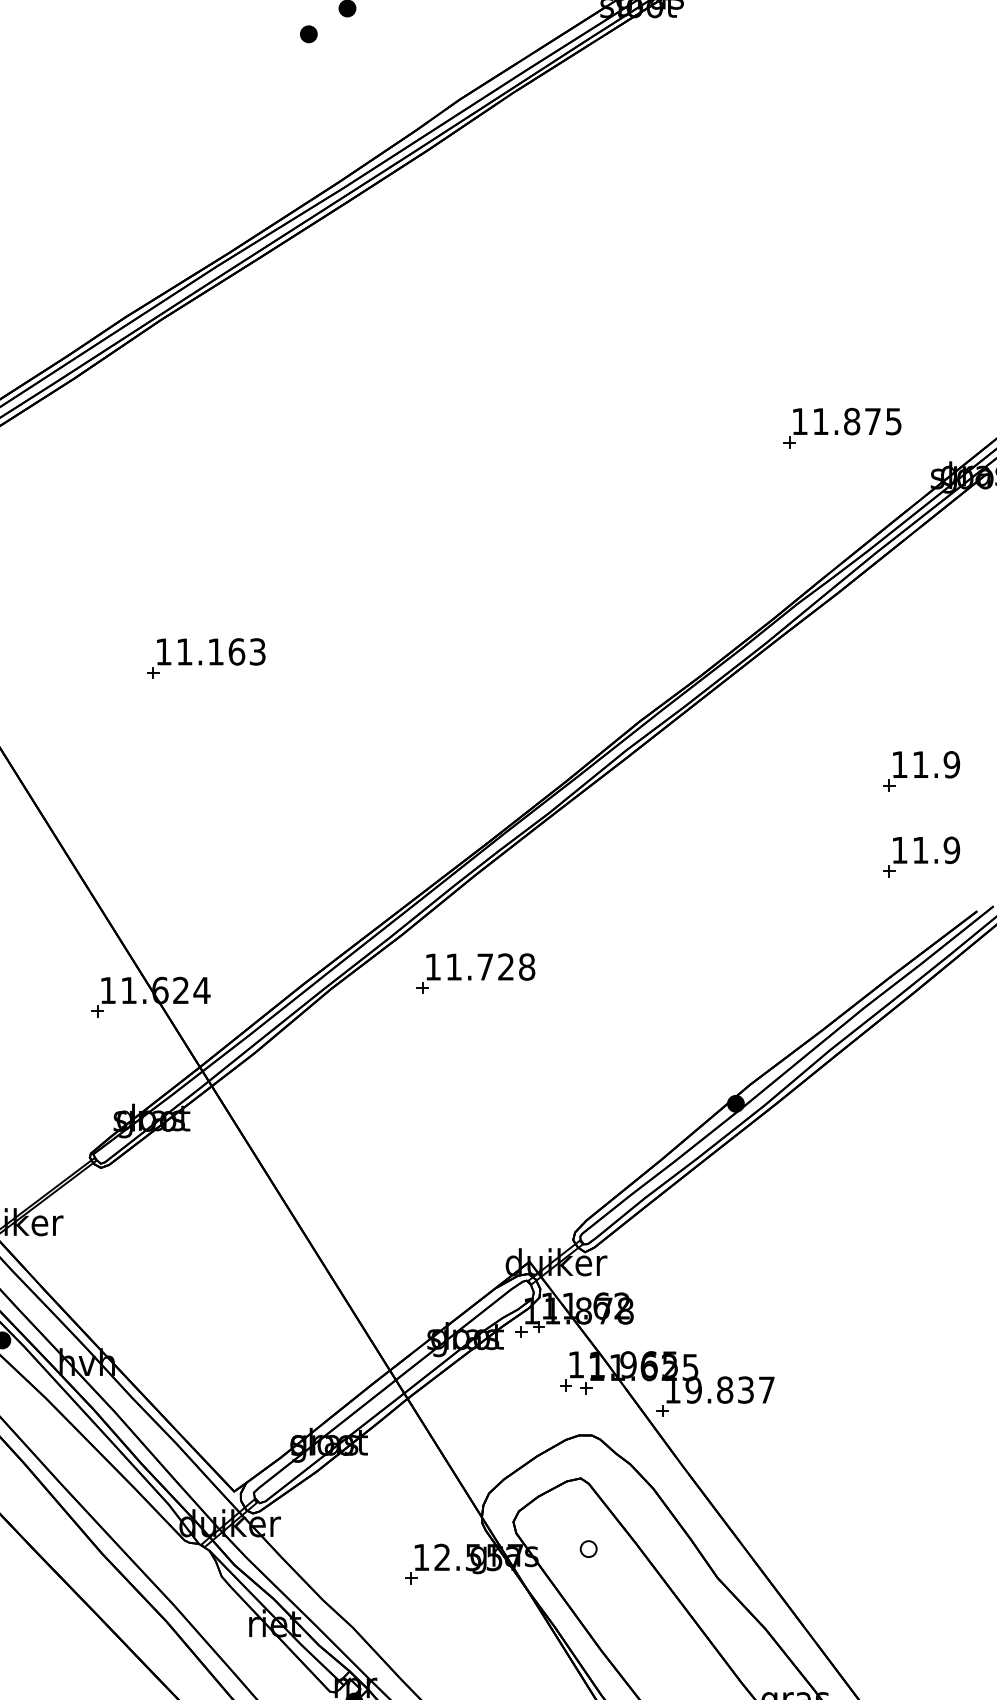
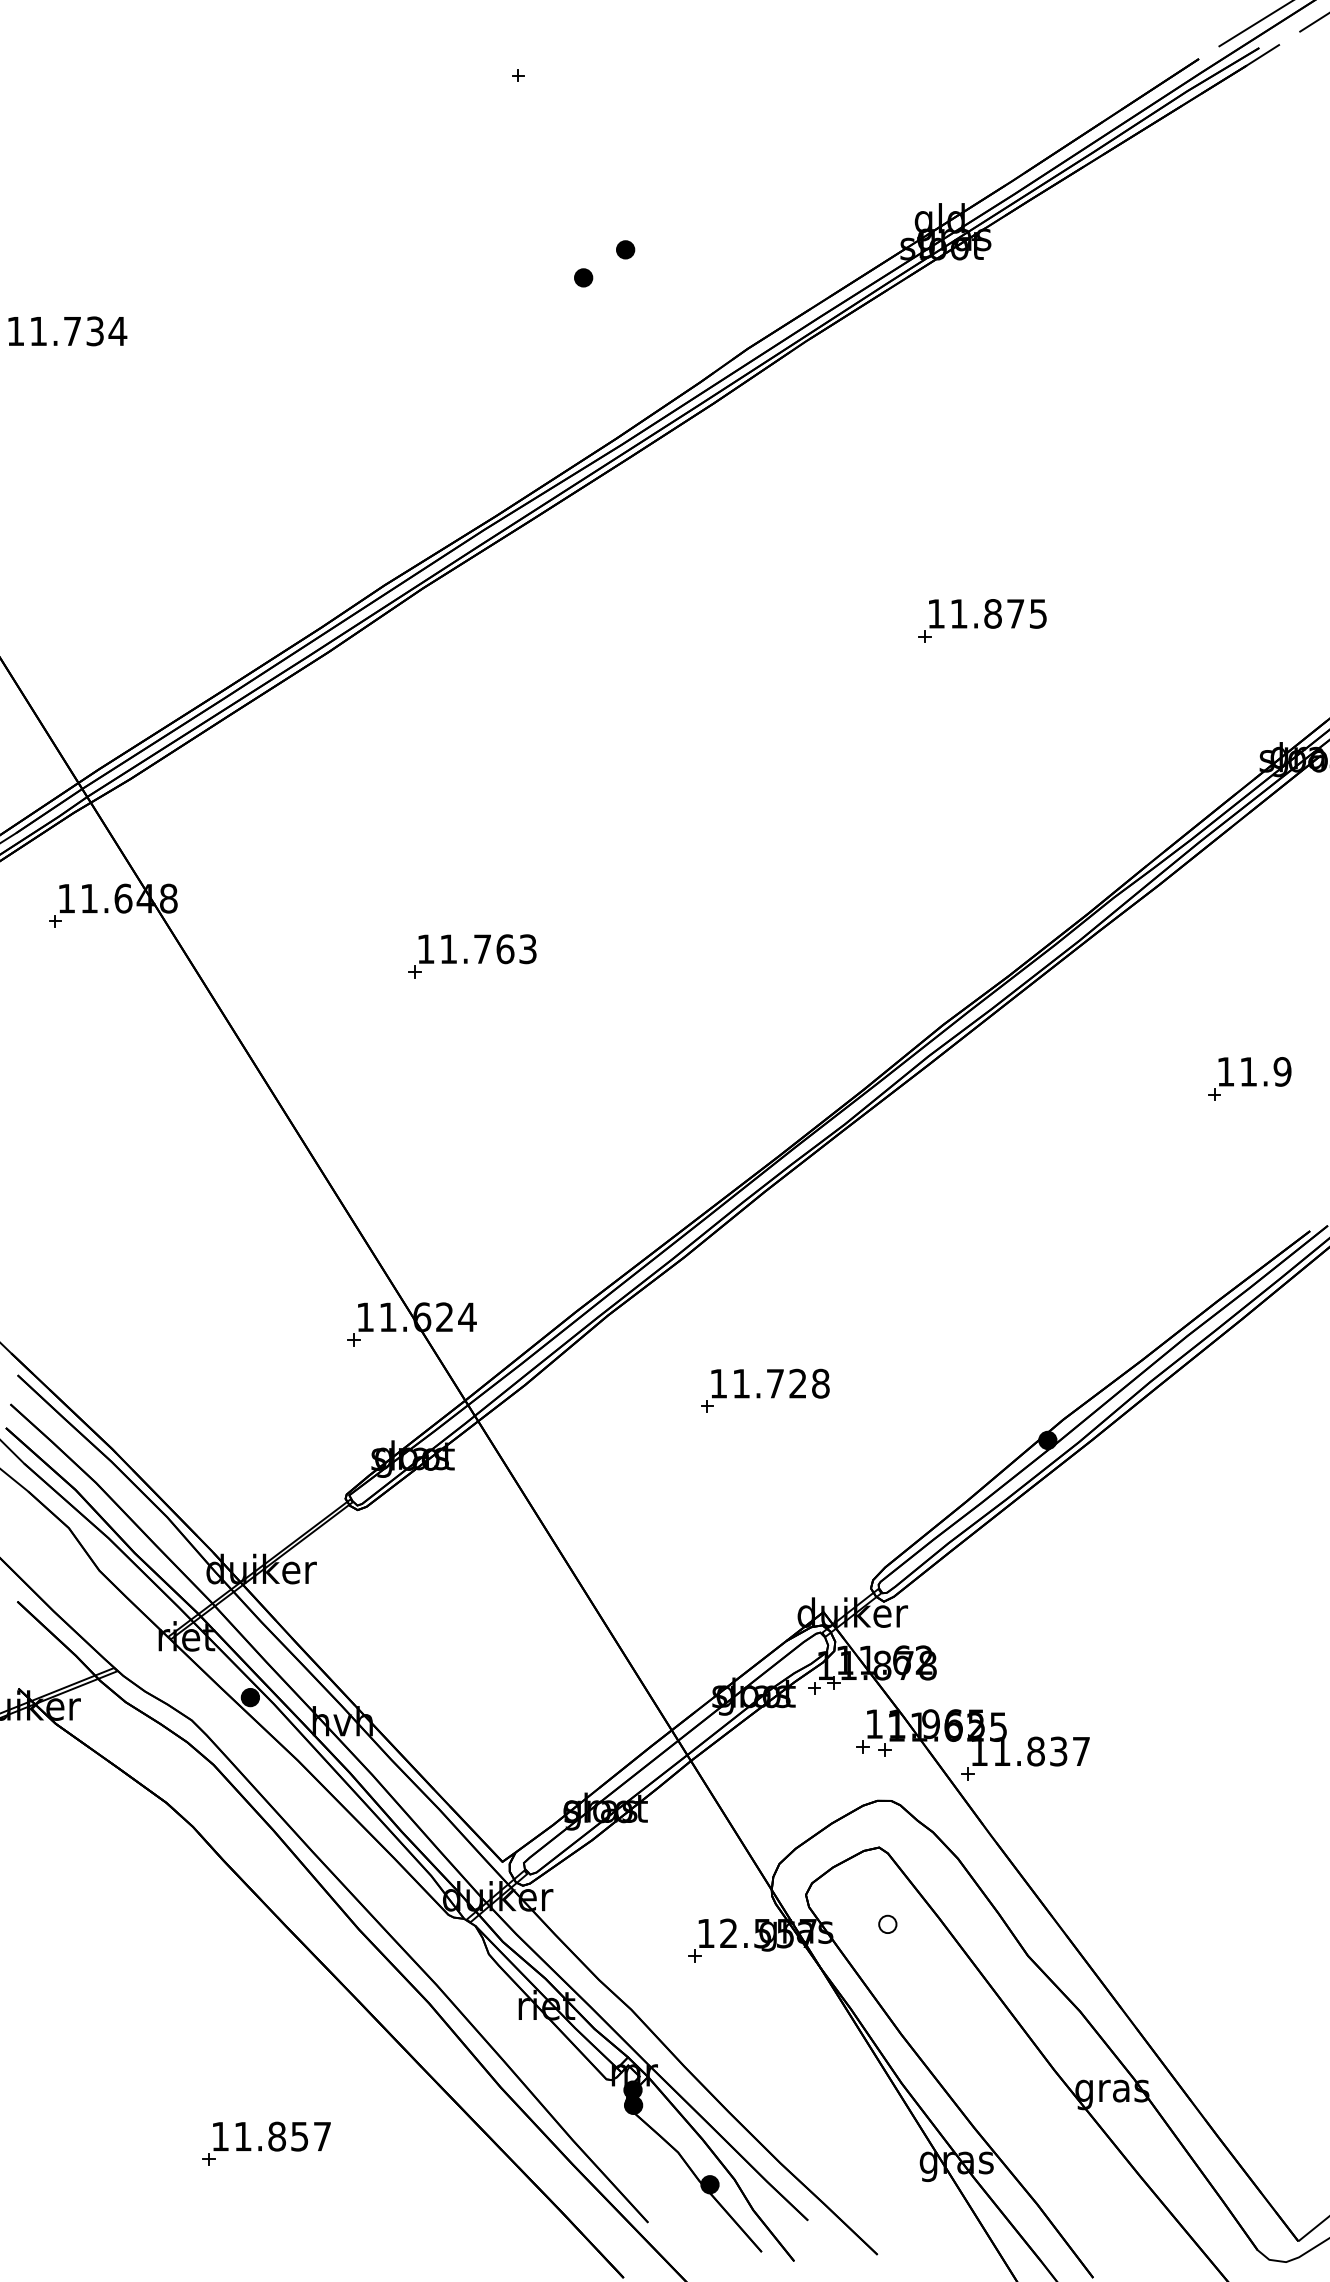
part: (842, 427) -> (982, 620), moved
text: (215, 651) -> (482, 948), 11.163 -> 11.763
part: (921, 856) -> (1249, 1171), removed
part: (476, 973) -> (765, 1390), moved
text: (693, 1390) -> (1001, 1751), 19.837 -> 11.837

